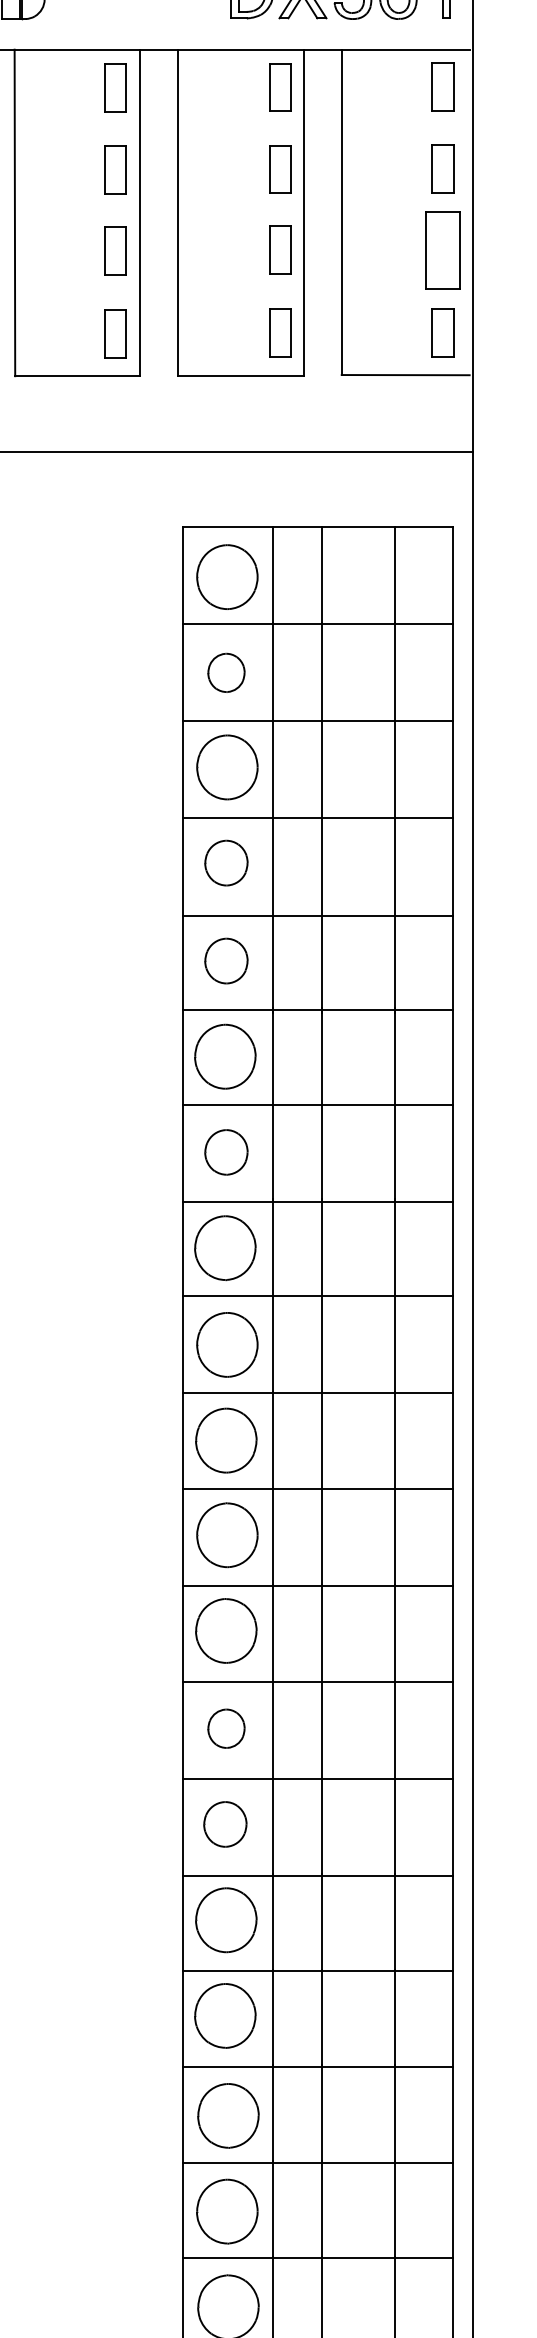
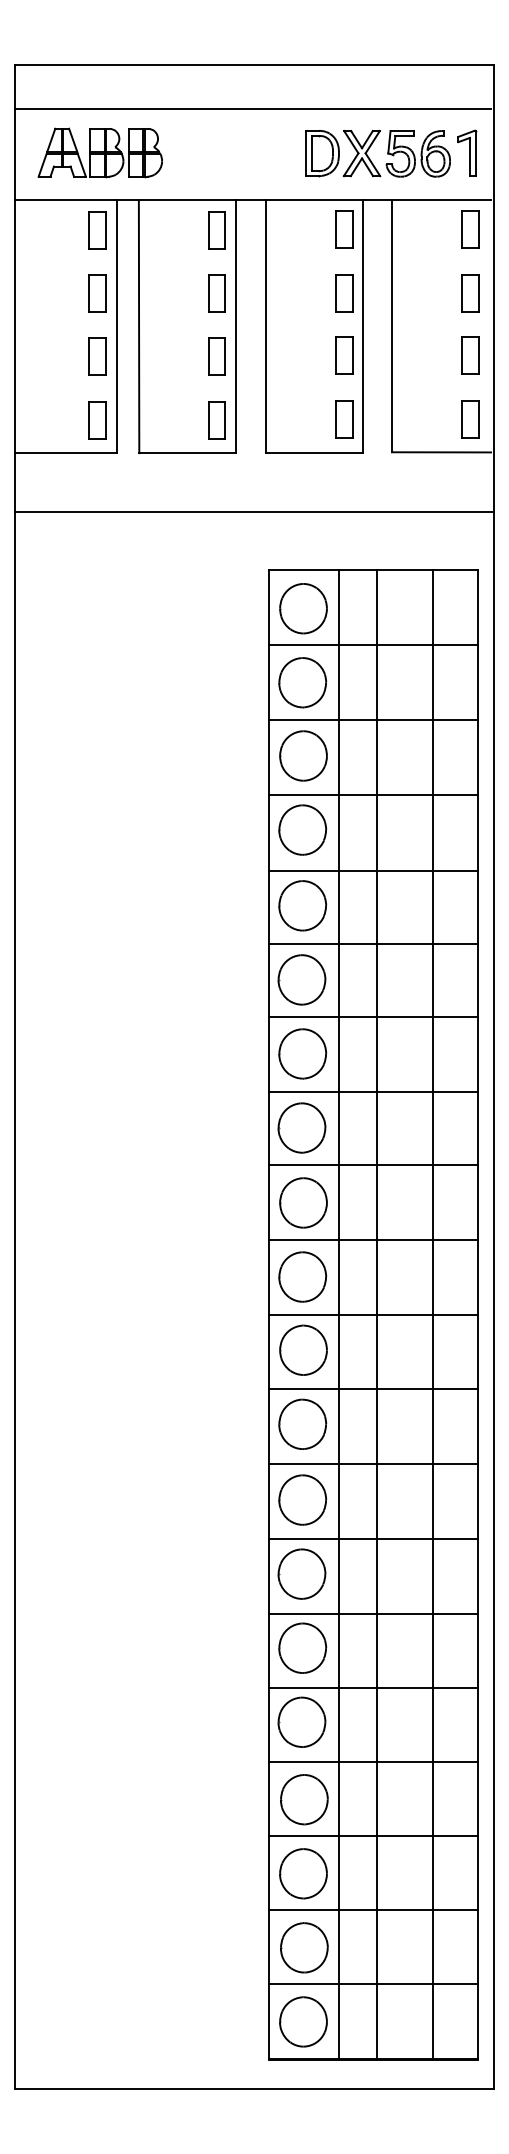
part: (443, 250) -> (470, 355), size x0.62
part: (226, 672) -> (302, 682), size x1.67
part: (226, 862) -> (302, 829), size x1.43
part: (226, 960) -> (302, 905), size x1.43
part: (226, 1151) -> (302, 1053), size x1.43
part: (226, 1728) -> (302, 1499), size x1.67
part: (224, 1823) -> (301, 1573), size x1.43

